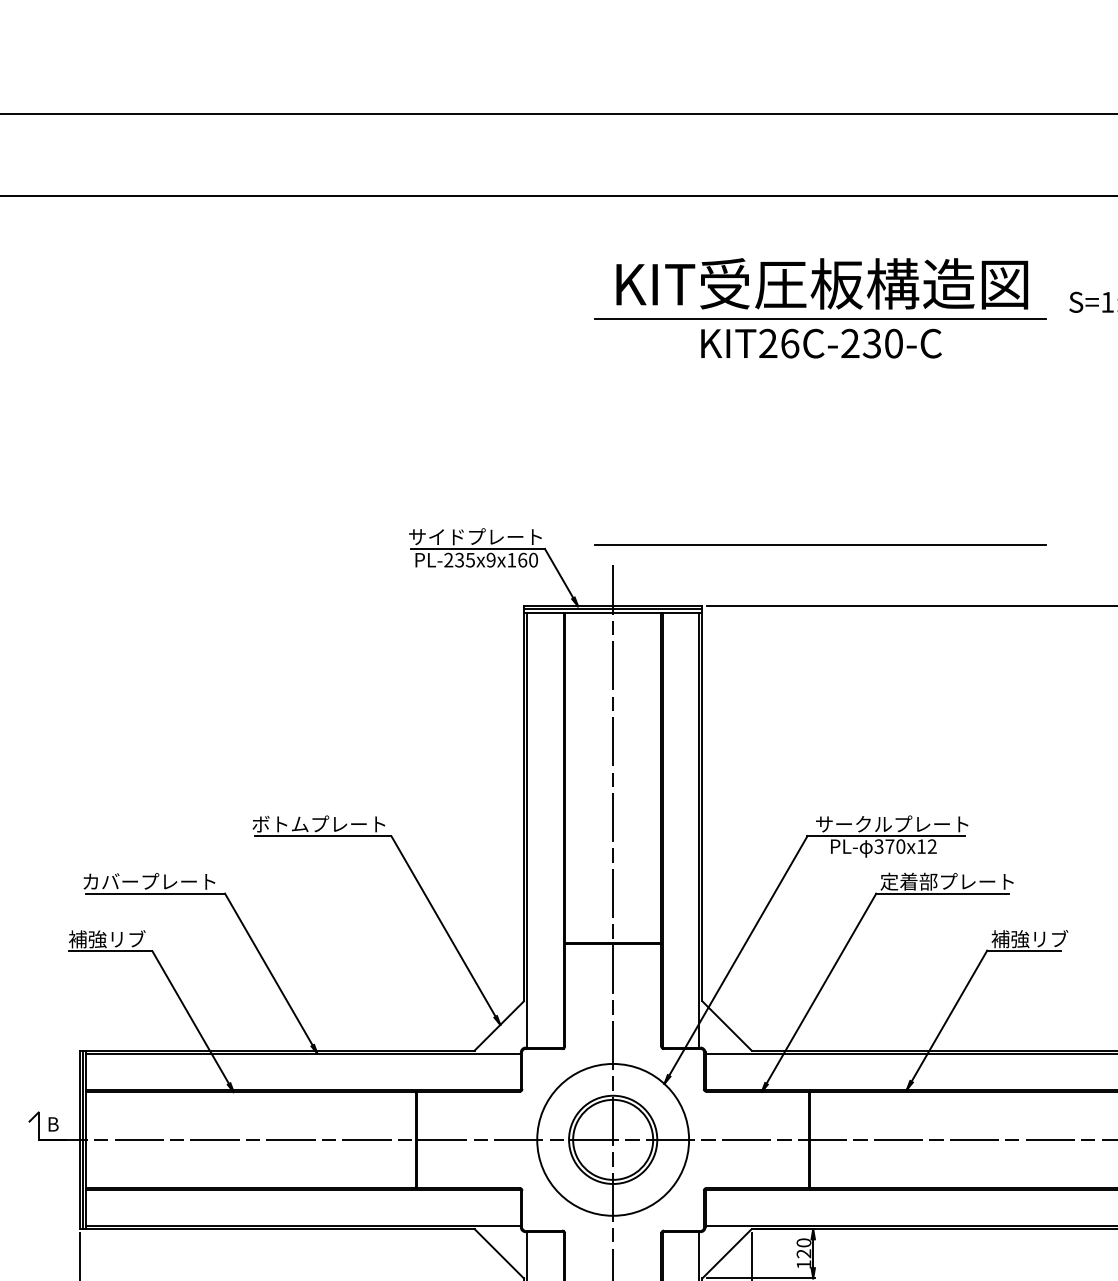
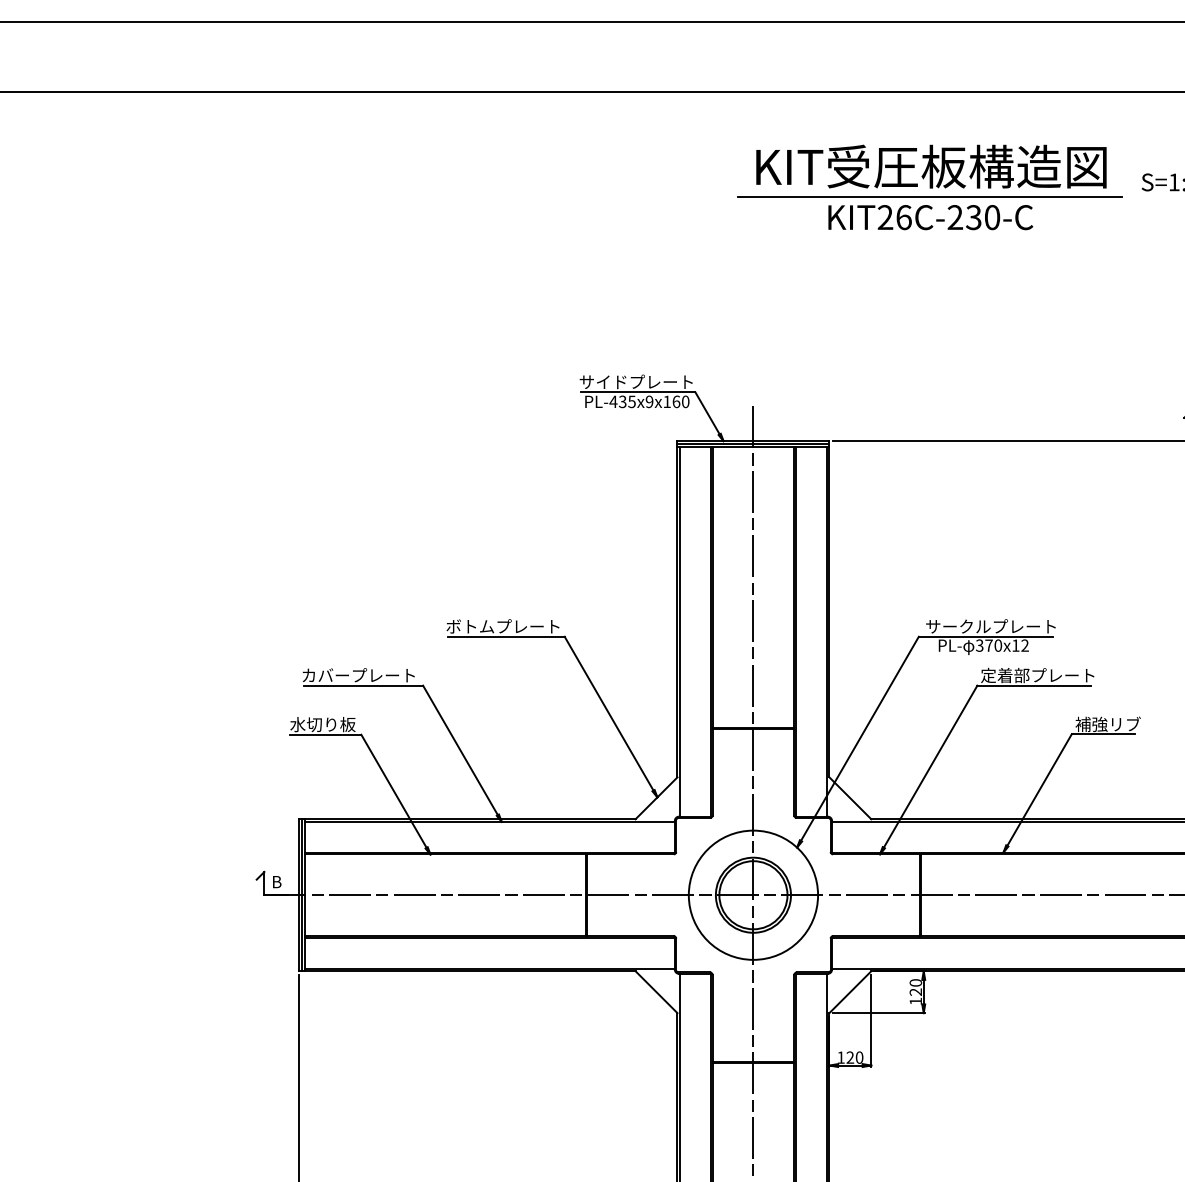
line: (820, 544) -> (929, 388), removed
text: (448, 559) -> (613, 401), PL-235x9x160 -> PL-435x9x160
text: (106, 939) -> (322, 724), 補強リブ -> 水切り板

